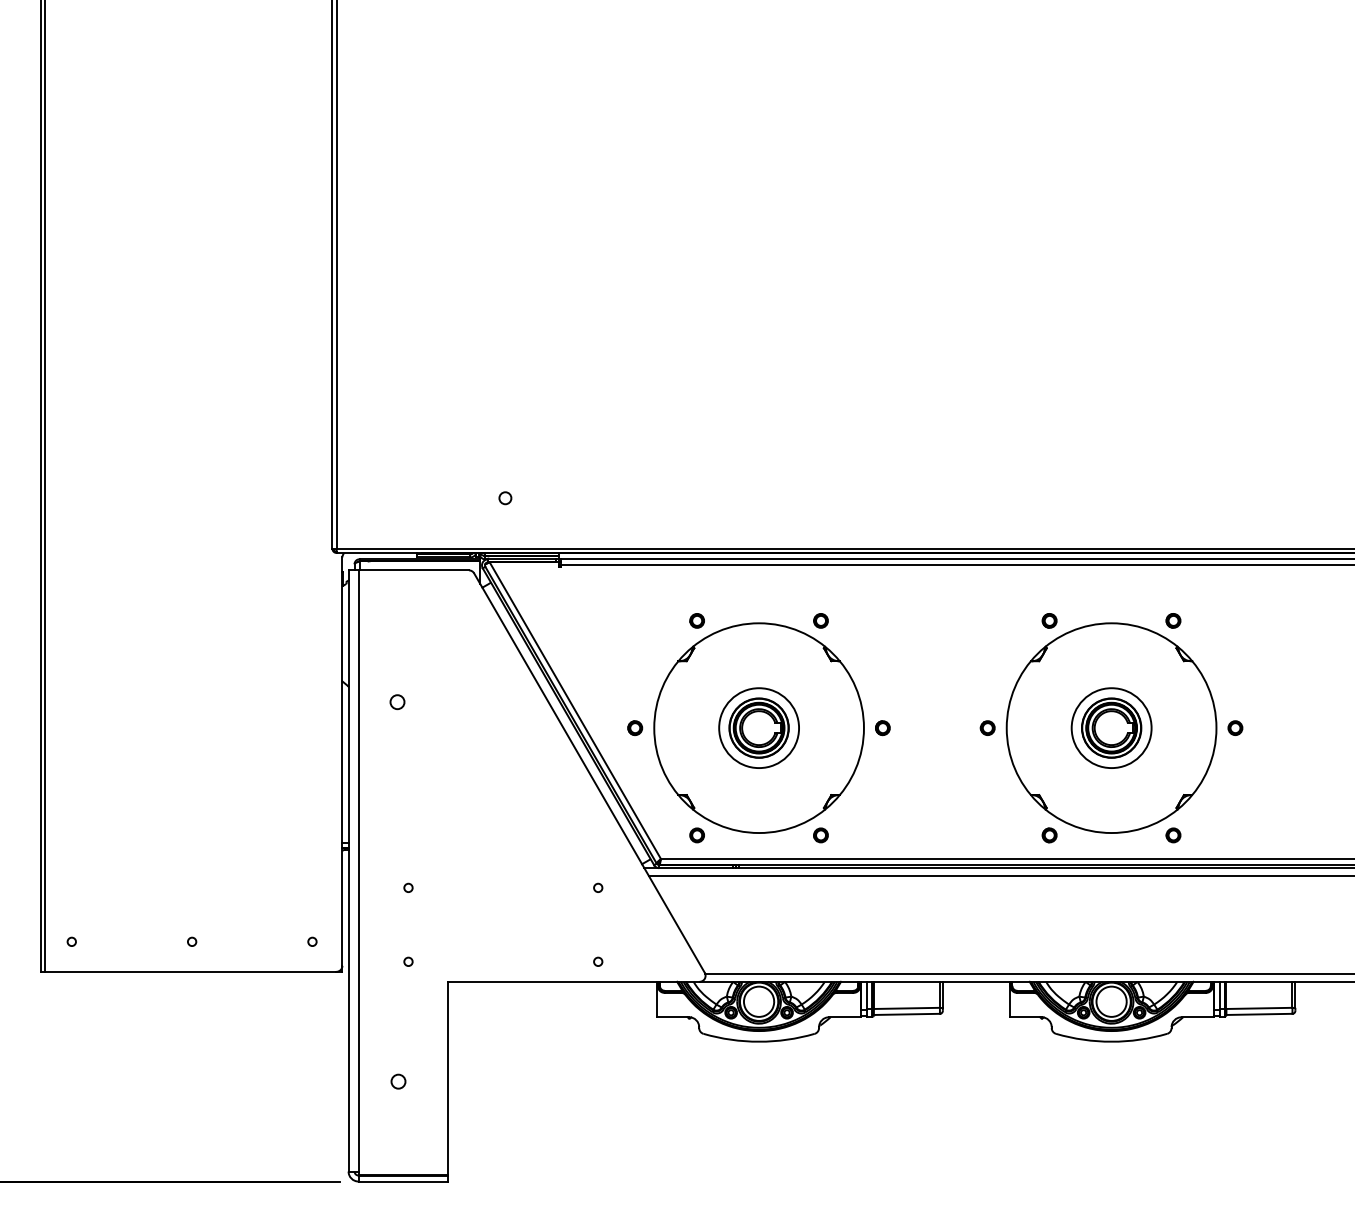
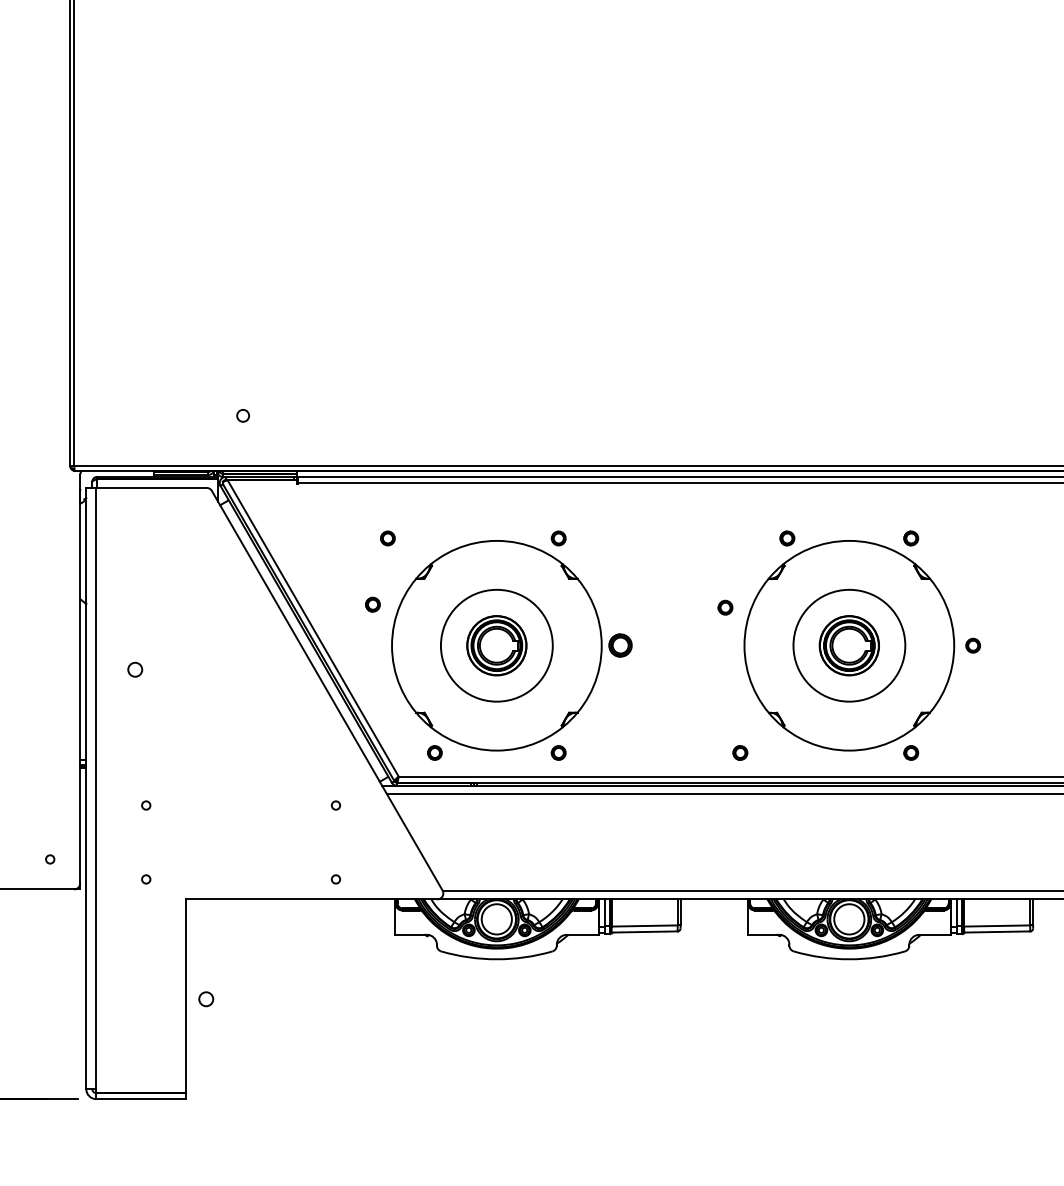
part: (696, 620) -> (387, 538), moved
circle: (397, 702) -> (135, 670), moved
part: (635, 727) -> (373, 604), moved
part: (987, 727) -> (725, 607), moved
circle: (759, 728) -> (497, 646), size x1.4
part: (882, 728) -> (620, 646), size x1.6
circle: (1111, 728) -> (849, 646), size x1.4
part: (1049, 835) -> (740, 753), moved
circle: (398, 1081) -> (206, 999), moved

